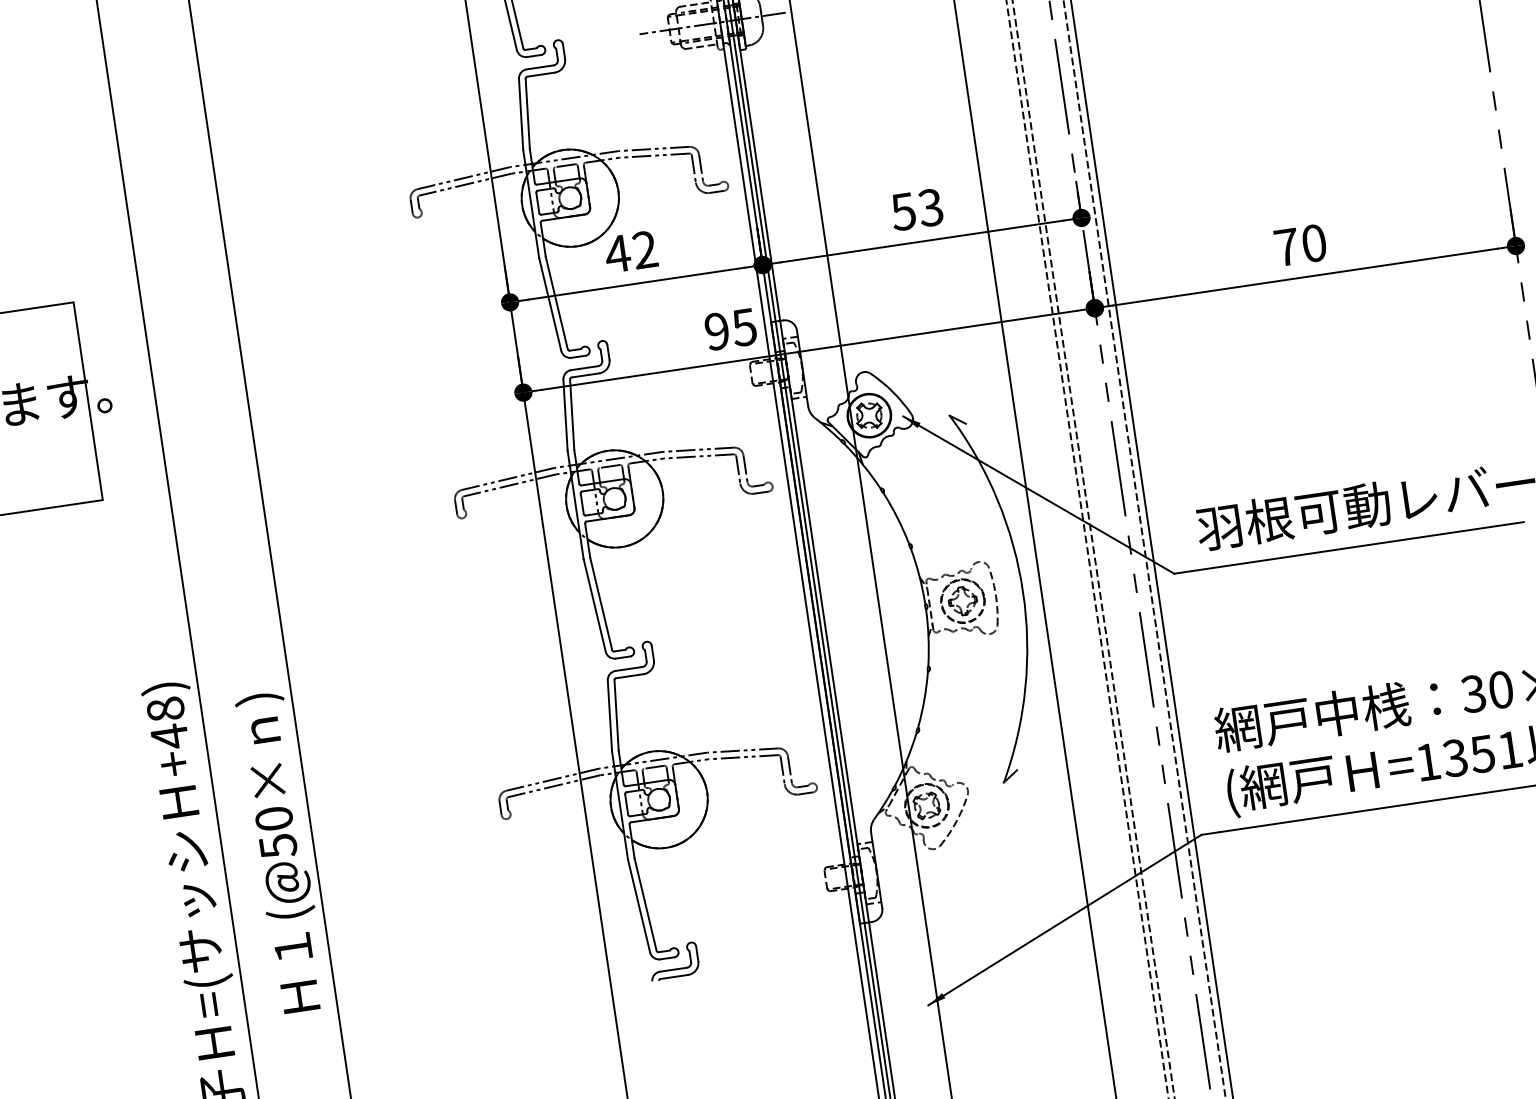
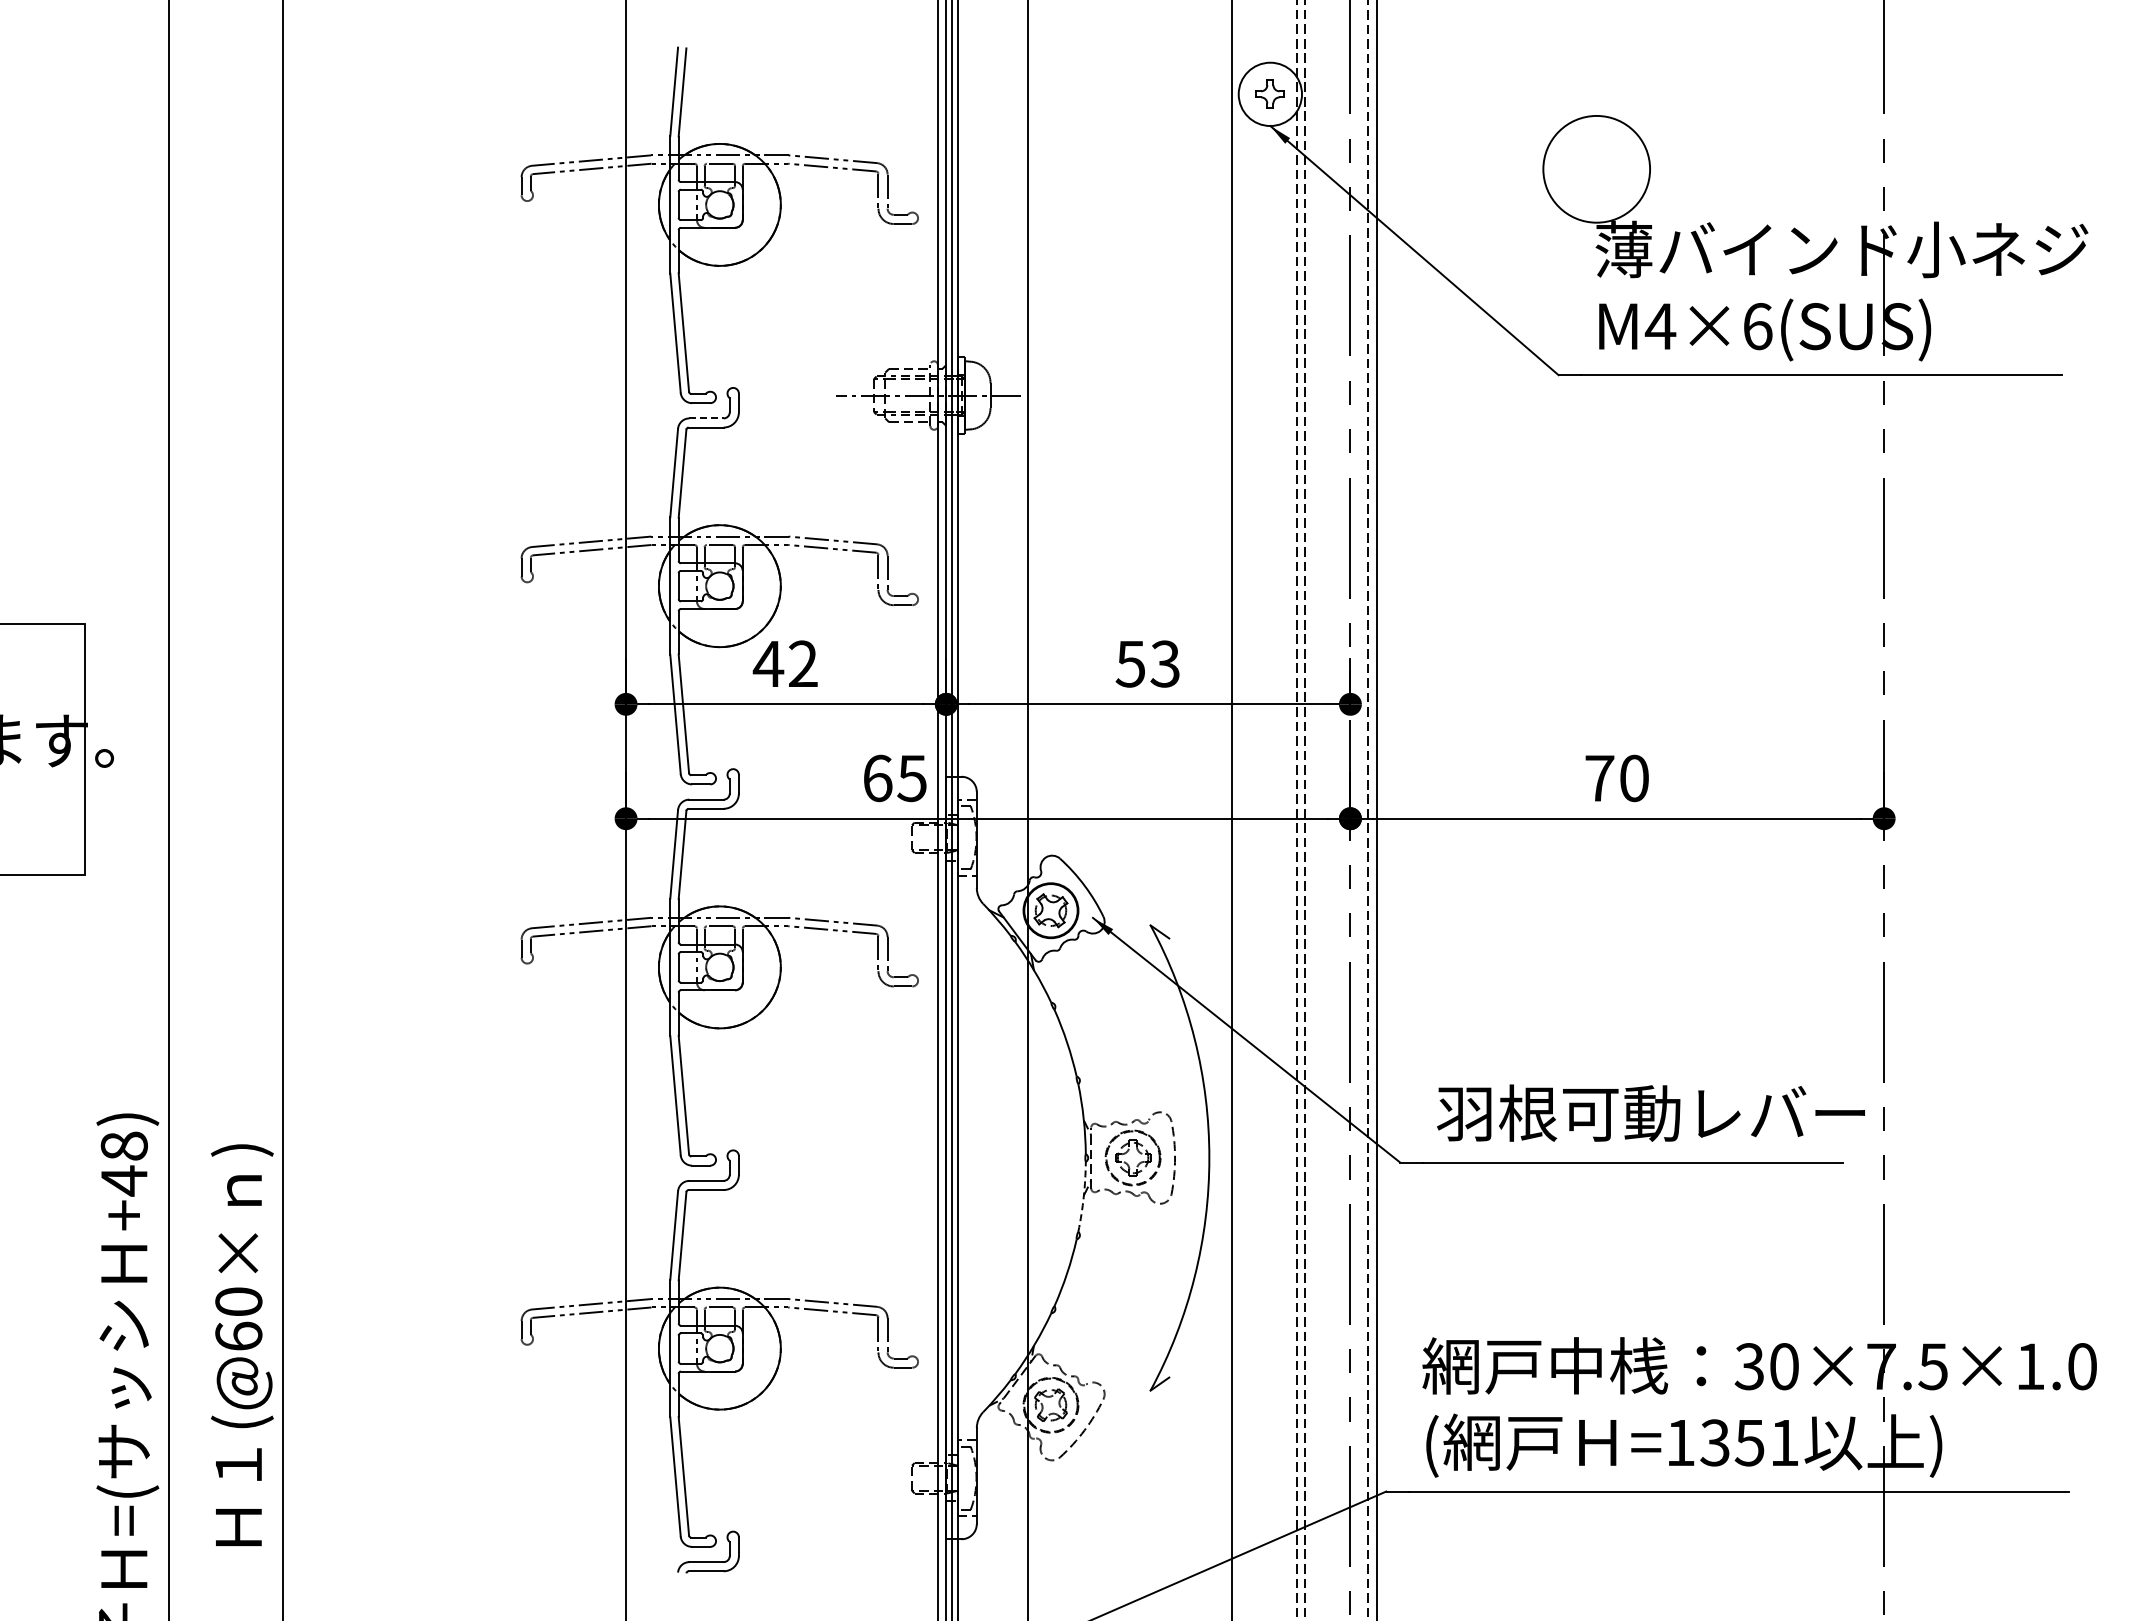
line: (541, 67) -> (707, 418), solid -> dashed
text: (717, 331) -> (877, 778), 95 -> 65
arc: (928, 638) -> (1083, 1197), solid -> dashed
text: (277, 846) -> (238, 1336), (@50× -> (@60×

